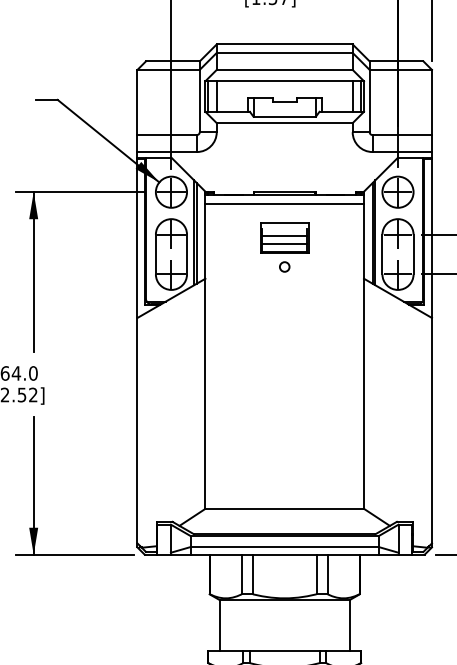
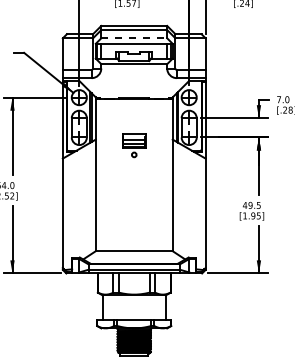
line: (285, 70) -> (134, 38), solid -> dashed
line: (283, 204) -> (133, 103), removed
part: (285, 247) -> (134, 145), moved

